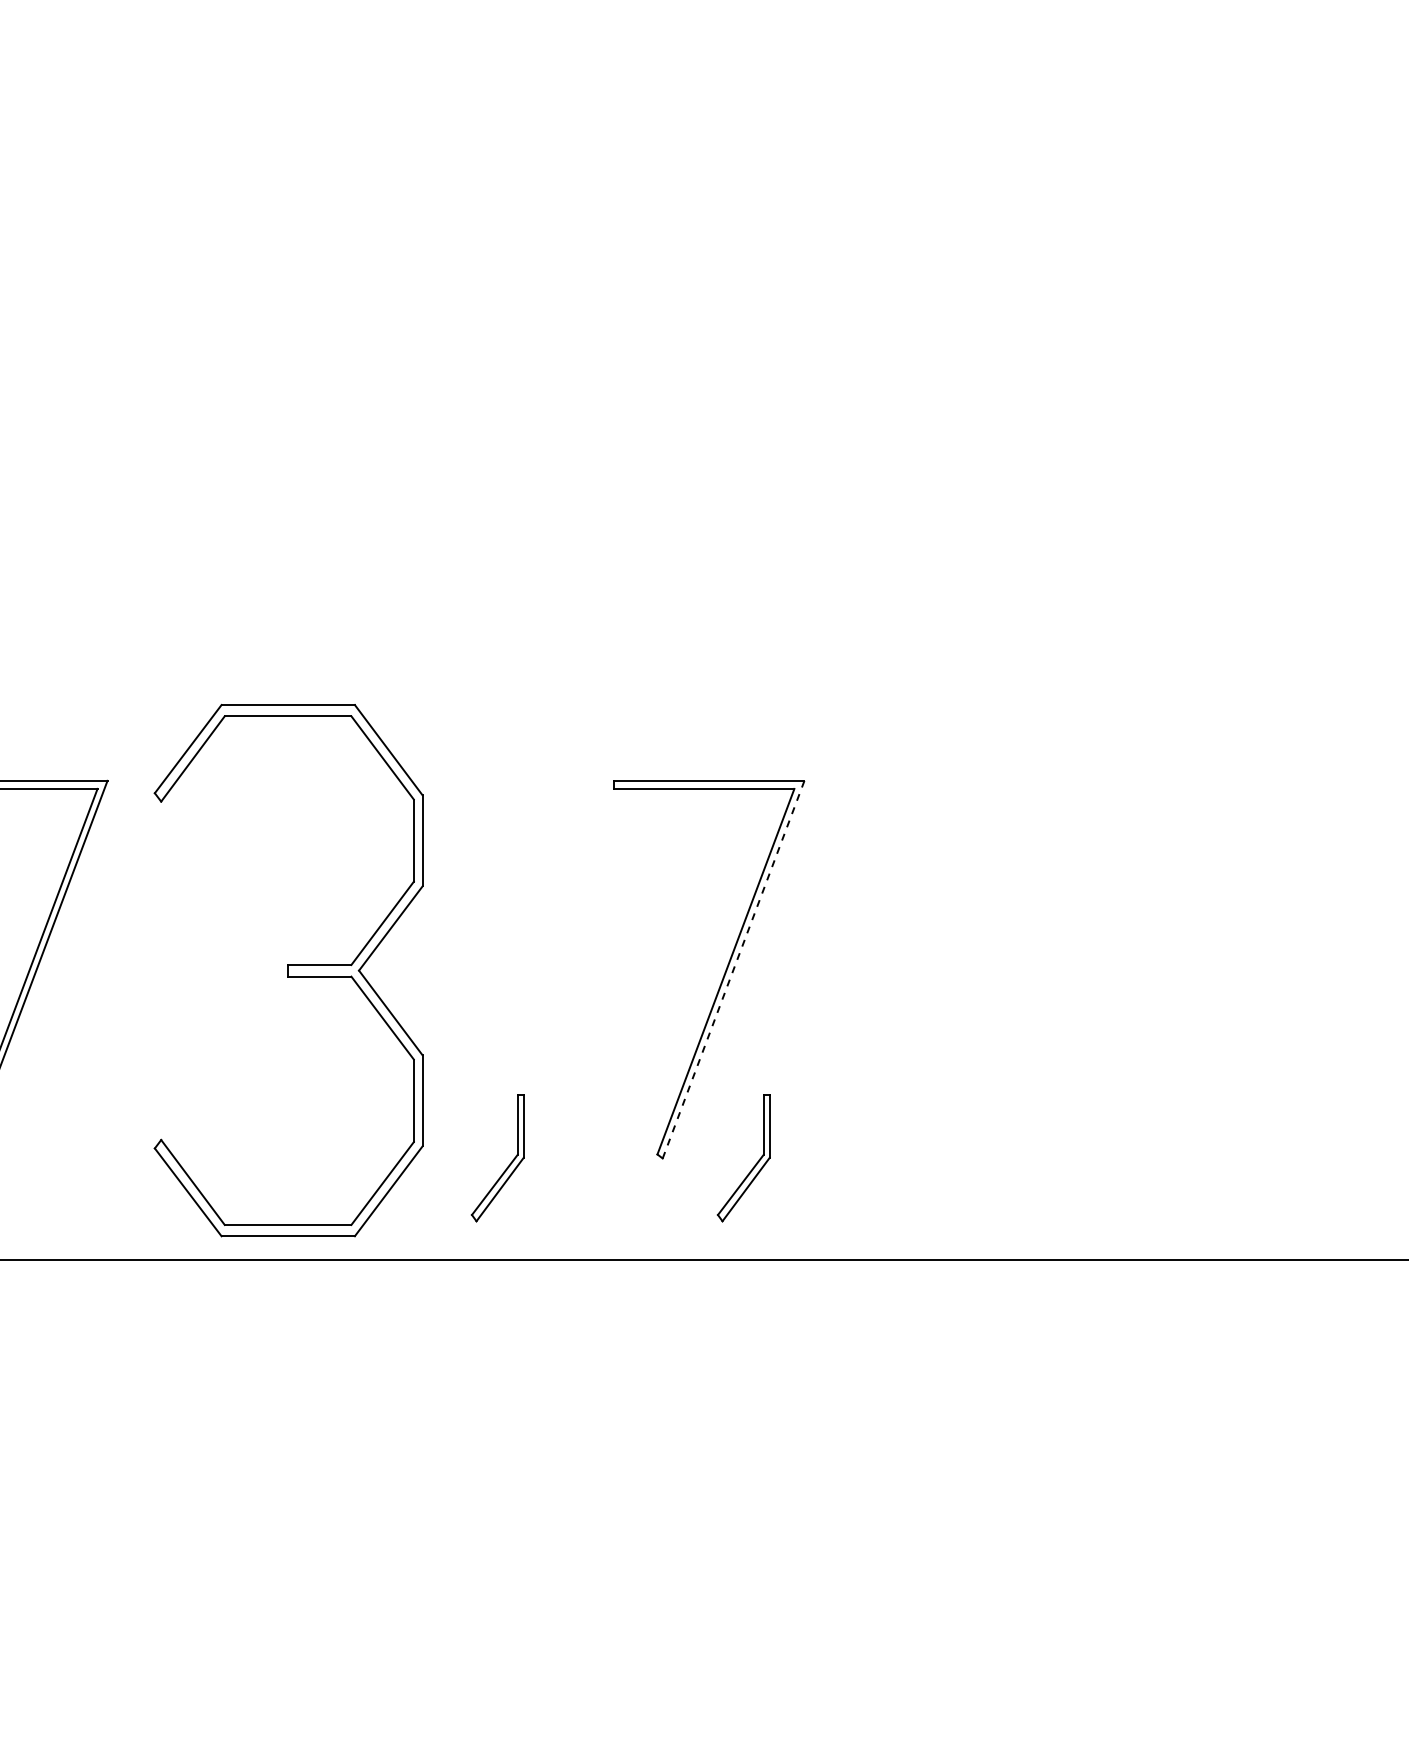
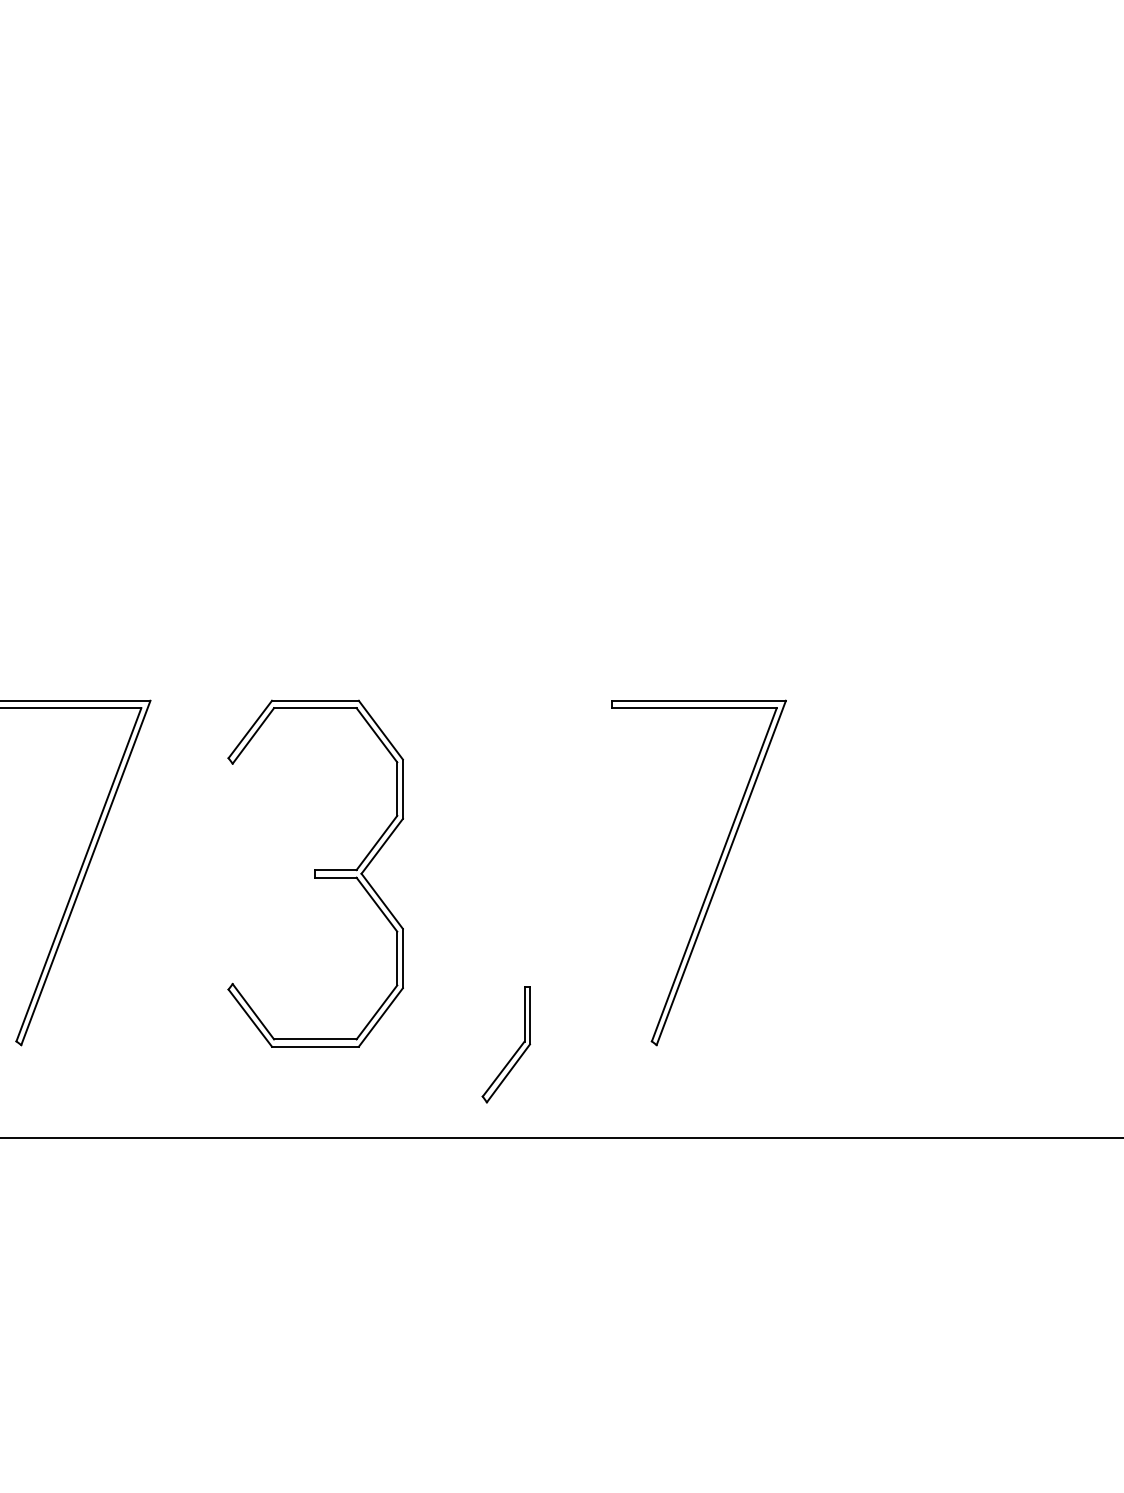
line: (733, 969) -> (721, 872), dashed -> solid
part: (288, 970) -> (315, 873), size x0.71
part: (752, 1167) -> (738, 1053), removed

